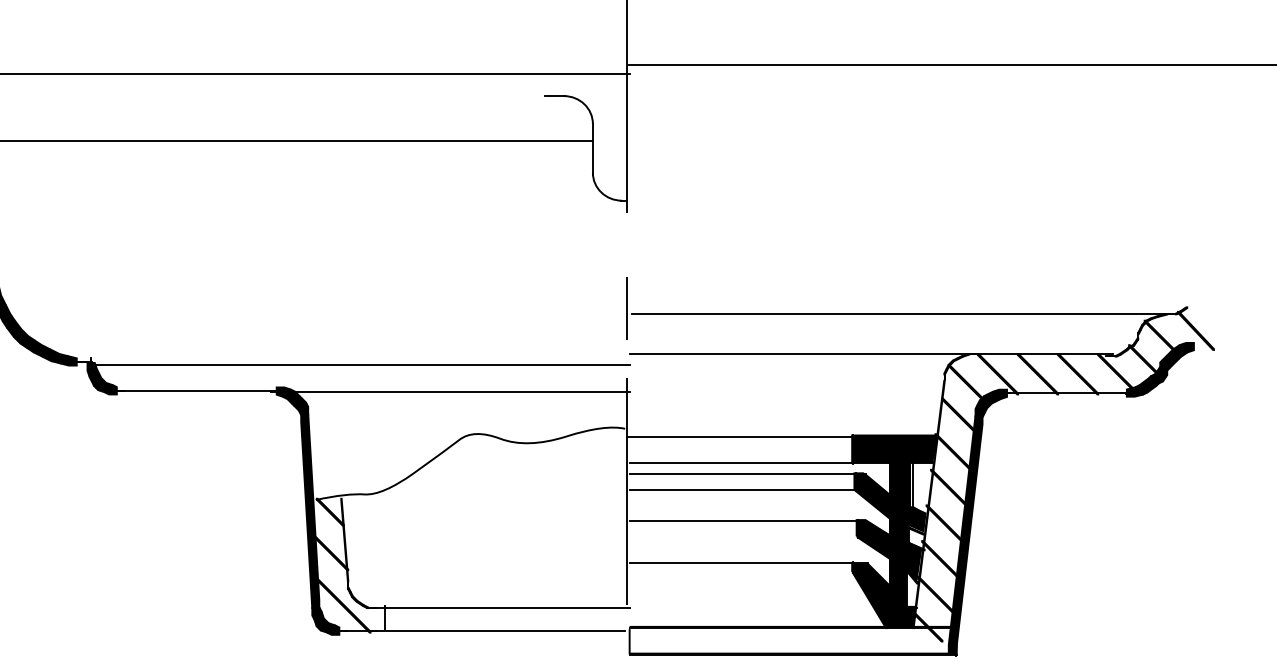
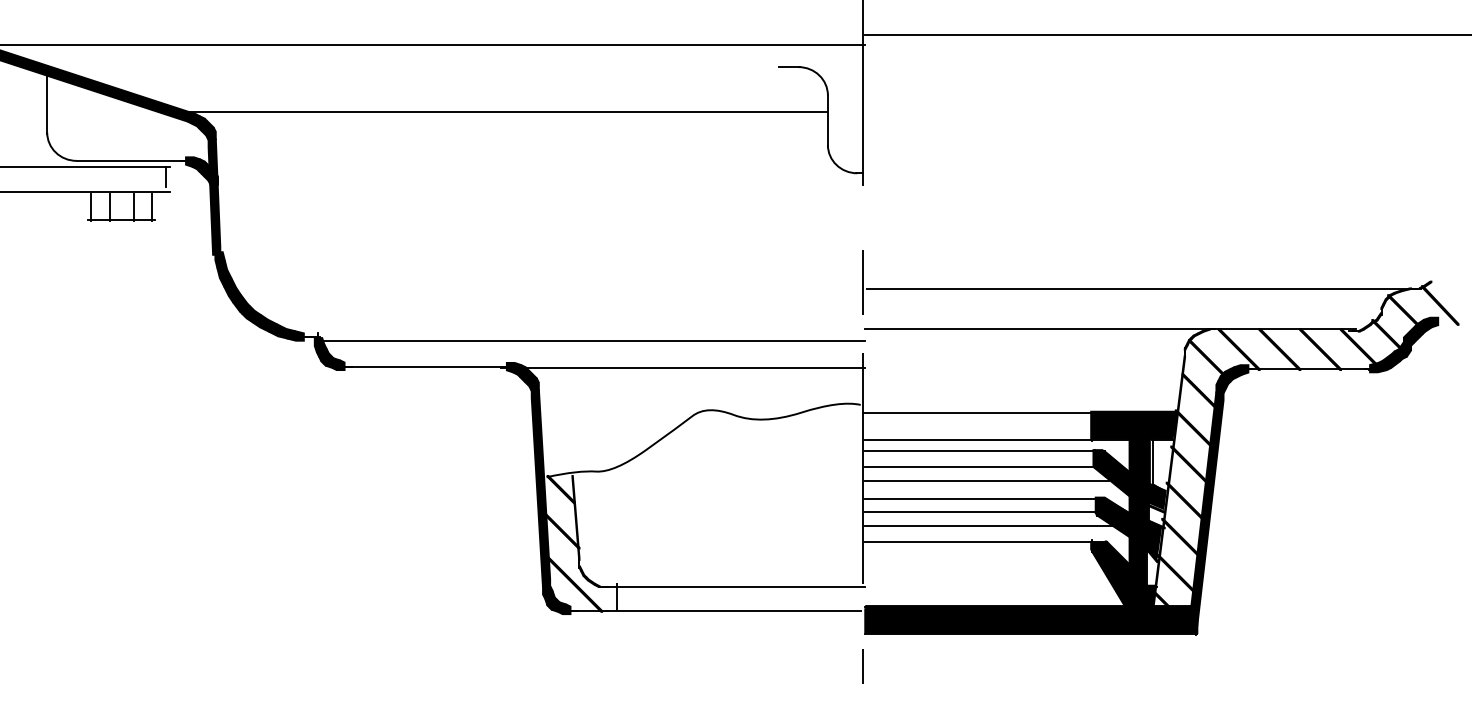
line: (750, 503) -> (987, 480), added
line: (744, 534) -> (981, 512), added
line: (752, 547) -> (989, 525), added
fill: (793, 640) -> (1031, 619), added

